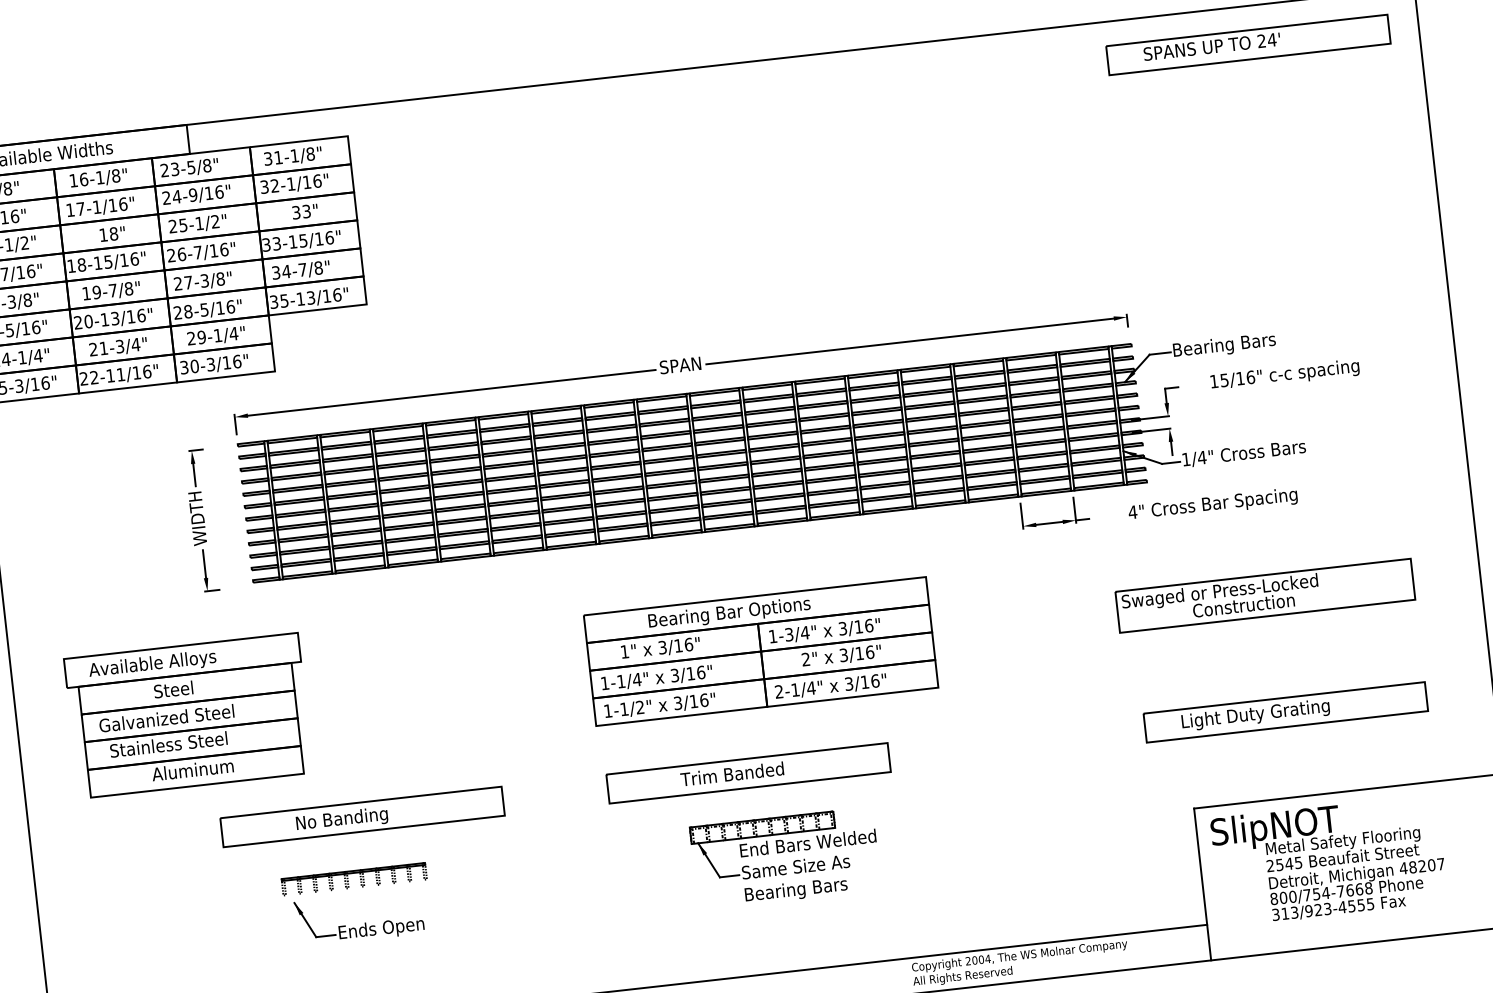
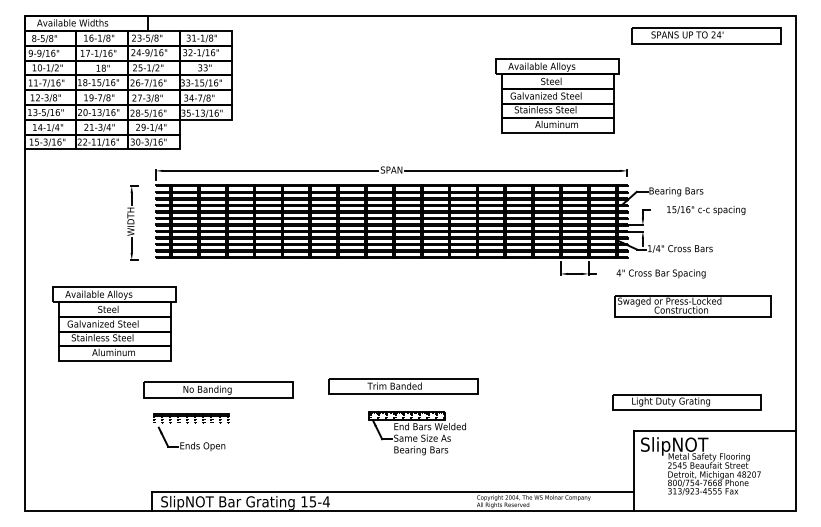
part: (978, 189) -> (557, 95), added
part: (1264, 596) -> (692, 306), moved
part: (760, 650) -> (416, 323), removed
part: (1285, 712) -> (686, 402), moved
part: (362, 816) -> (218, 389), moved

